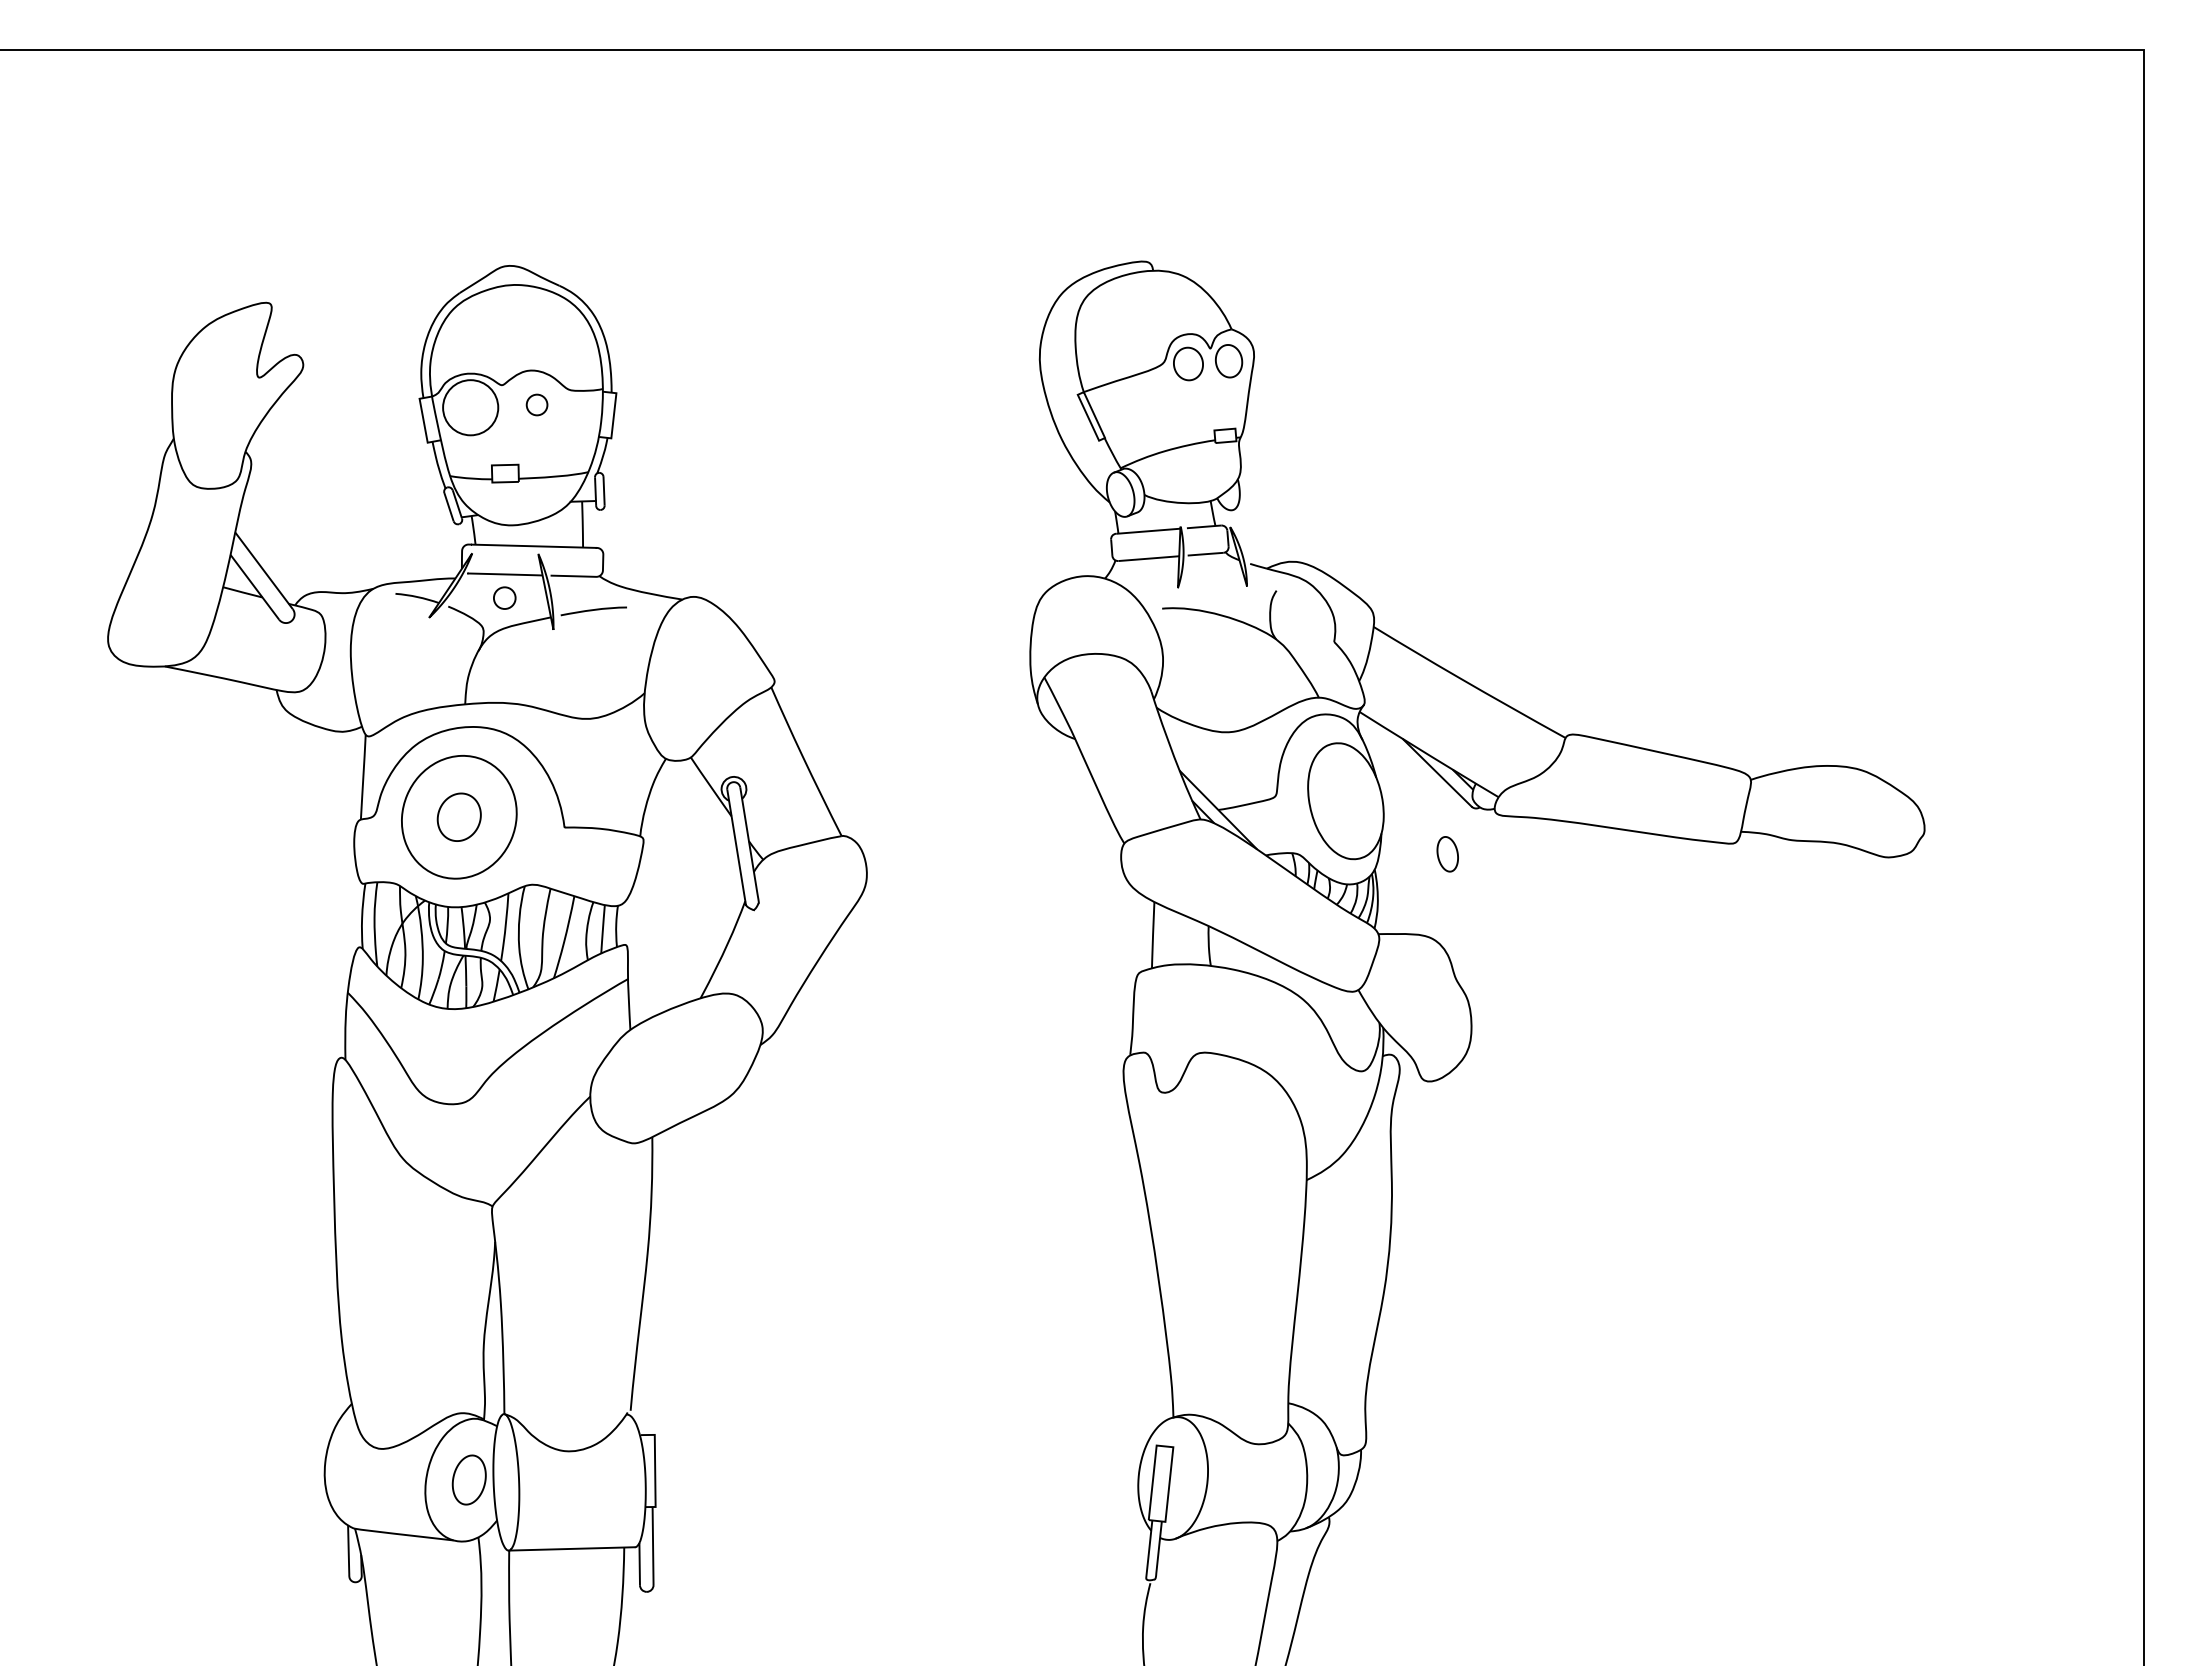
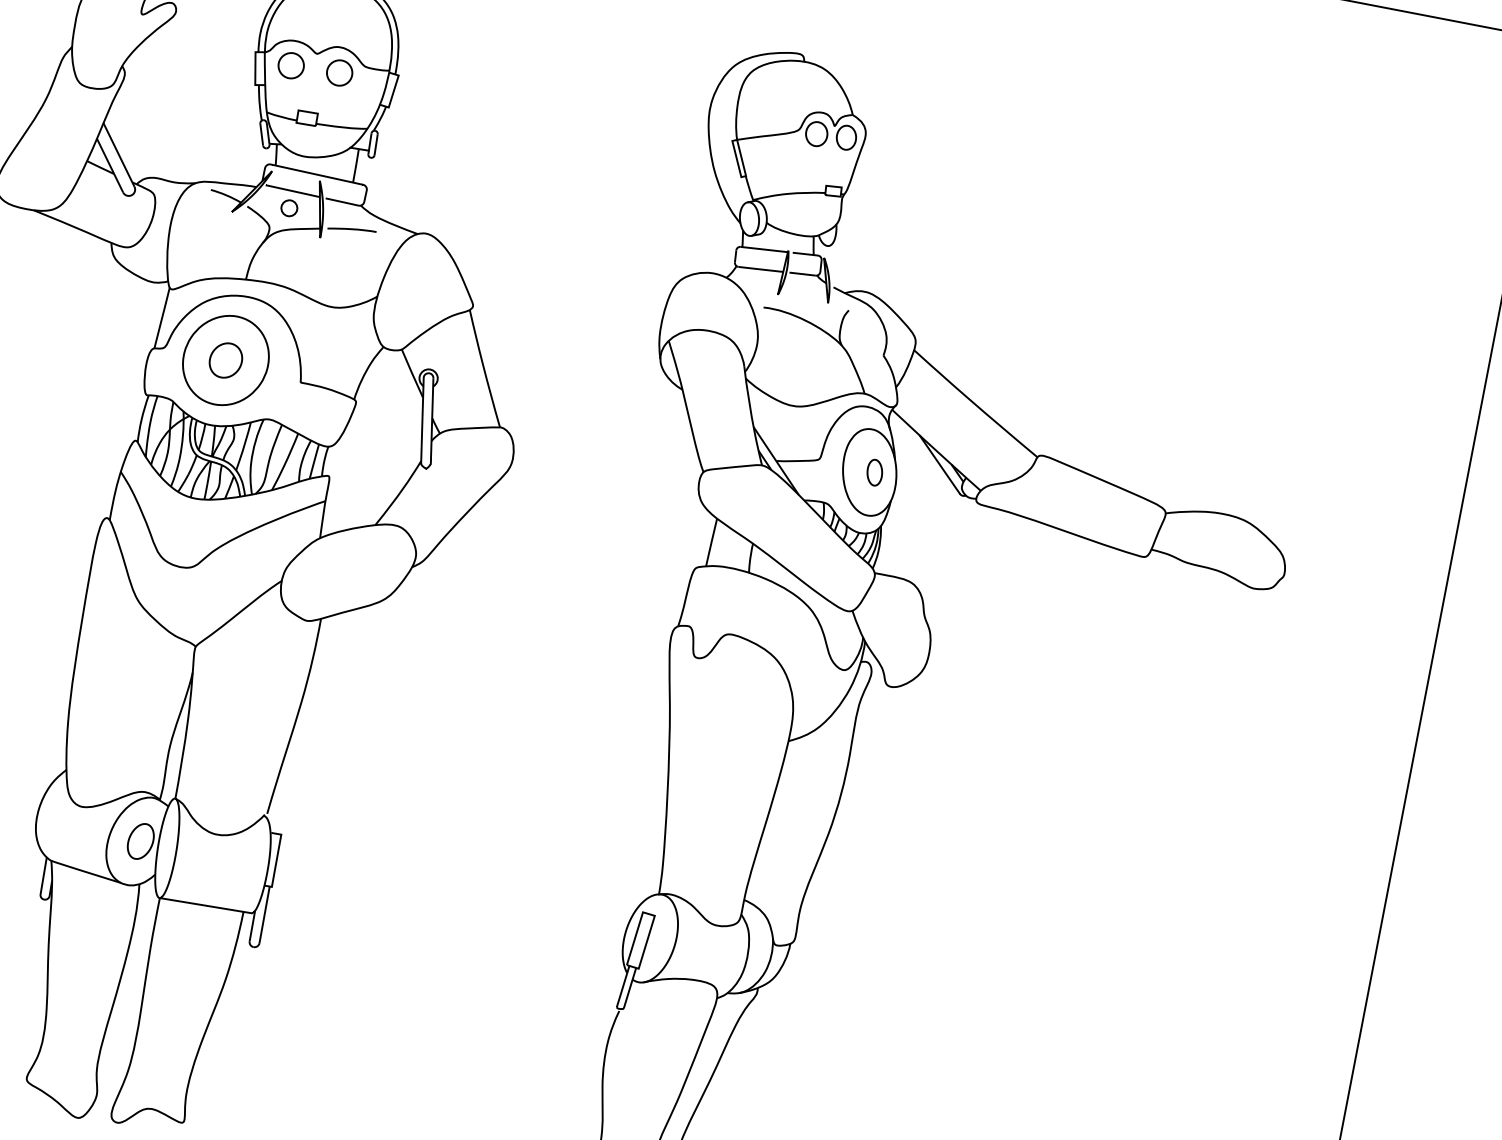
circle: (536, 404) -> (339, 72), size x1.67
circle: (470, 407) -> (291, 65), size x0.62
part: (1447, 854) -> (874, 472), moved

